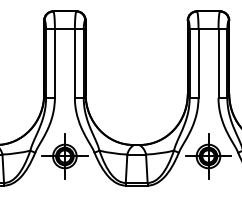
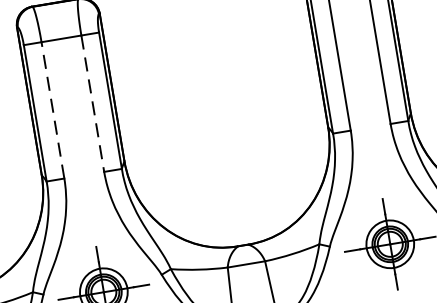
line: (54, 63) -> (52, 110), solid -> dashed
line: (74, 64) -> (92, 105), solid -> dashed

